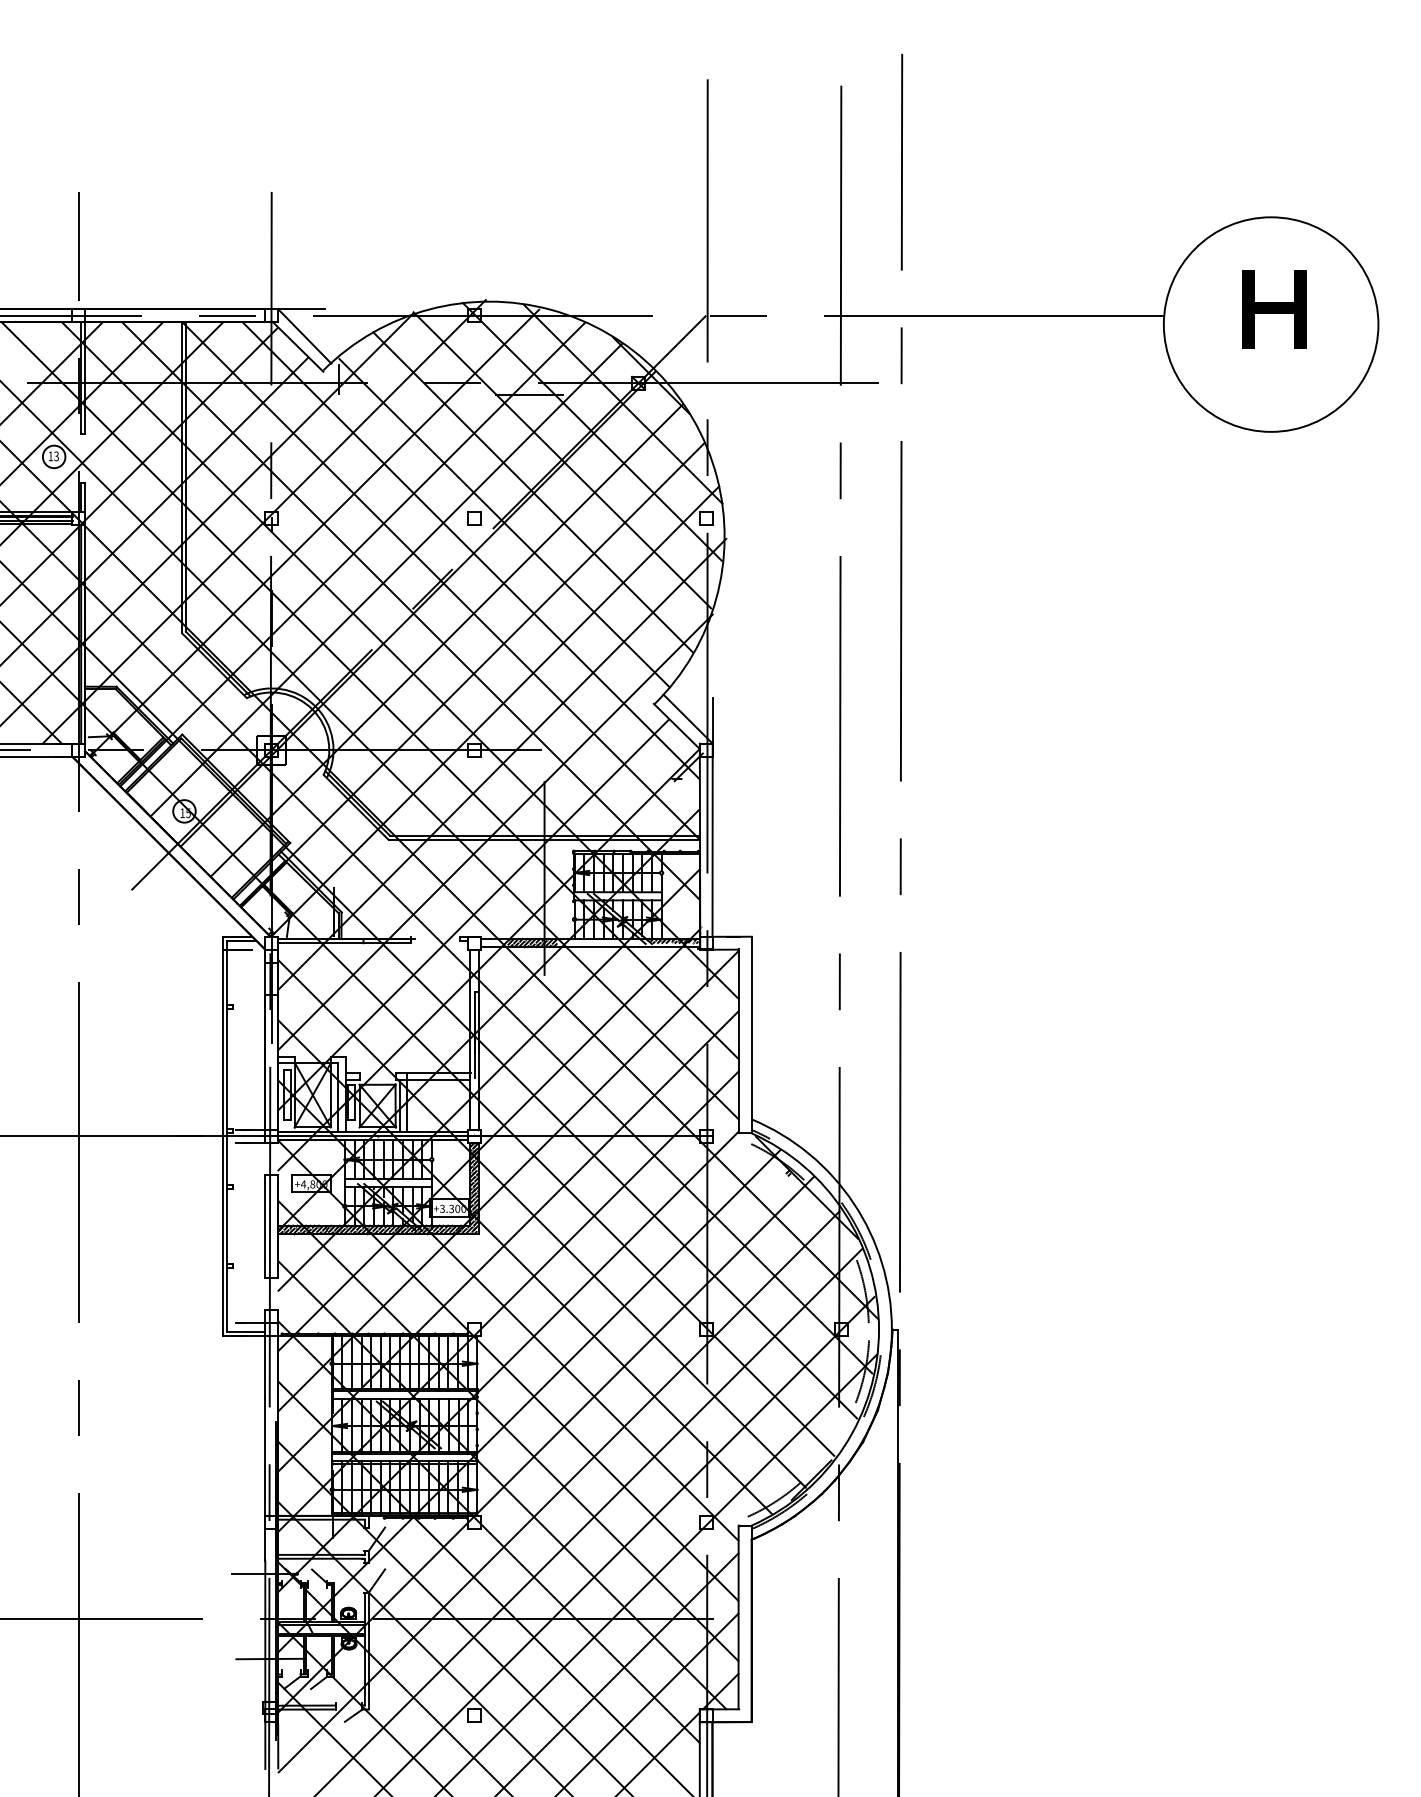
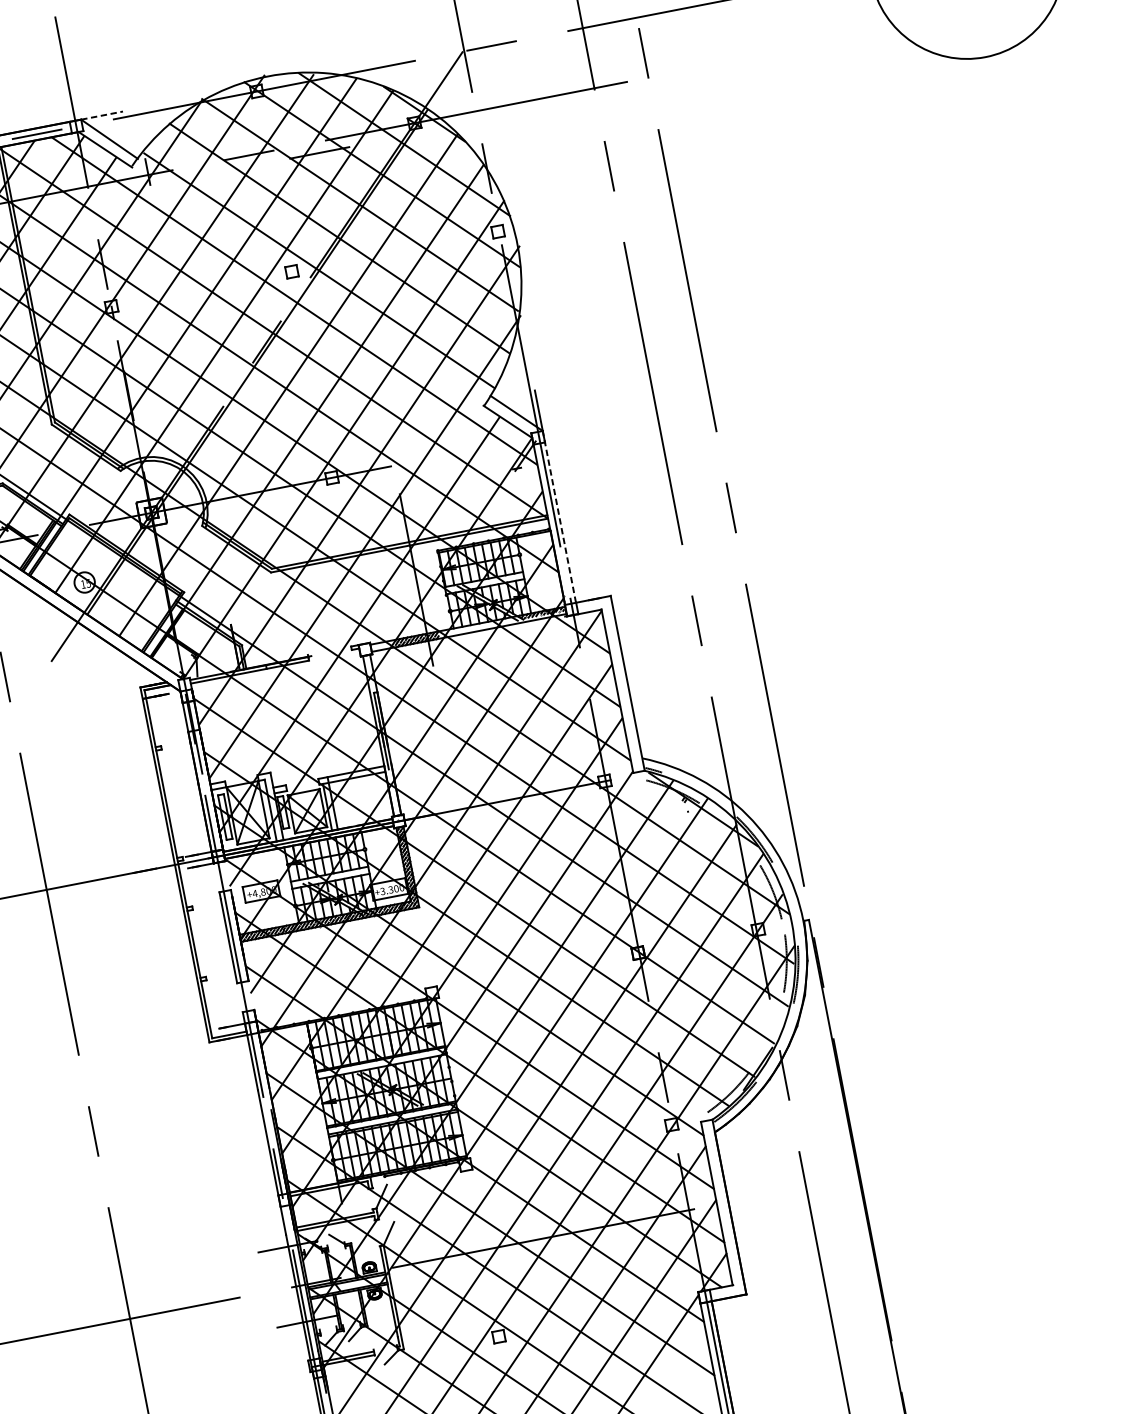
line: (302, 309) -> (102, 115), solid -> dashed
line: (712, 840) -> (559, 517), solid -> dashed

